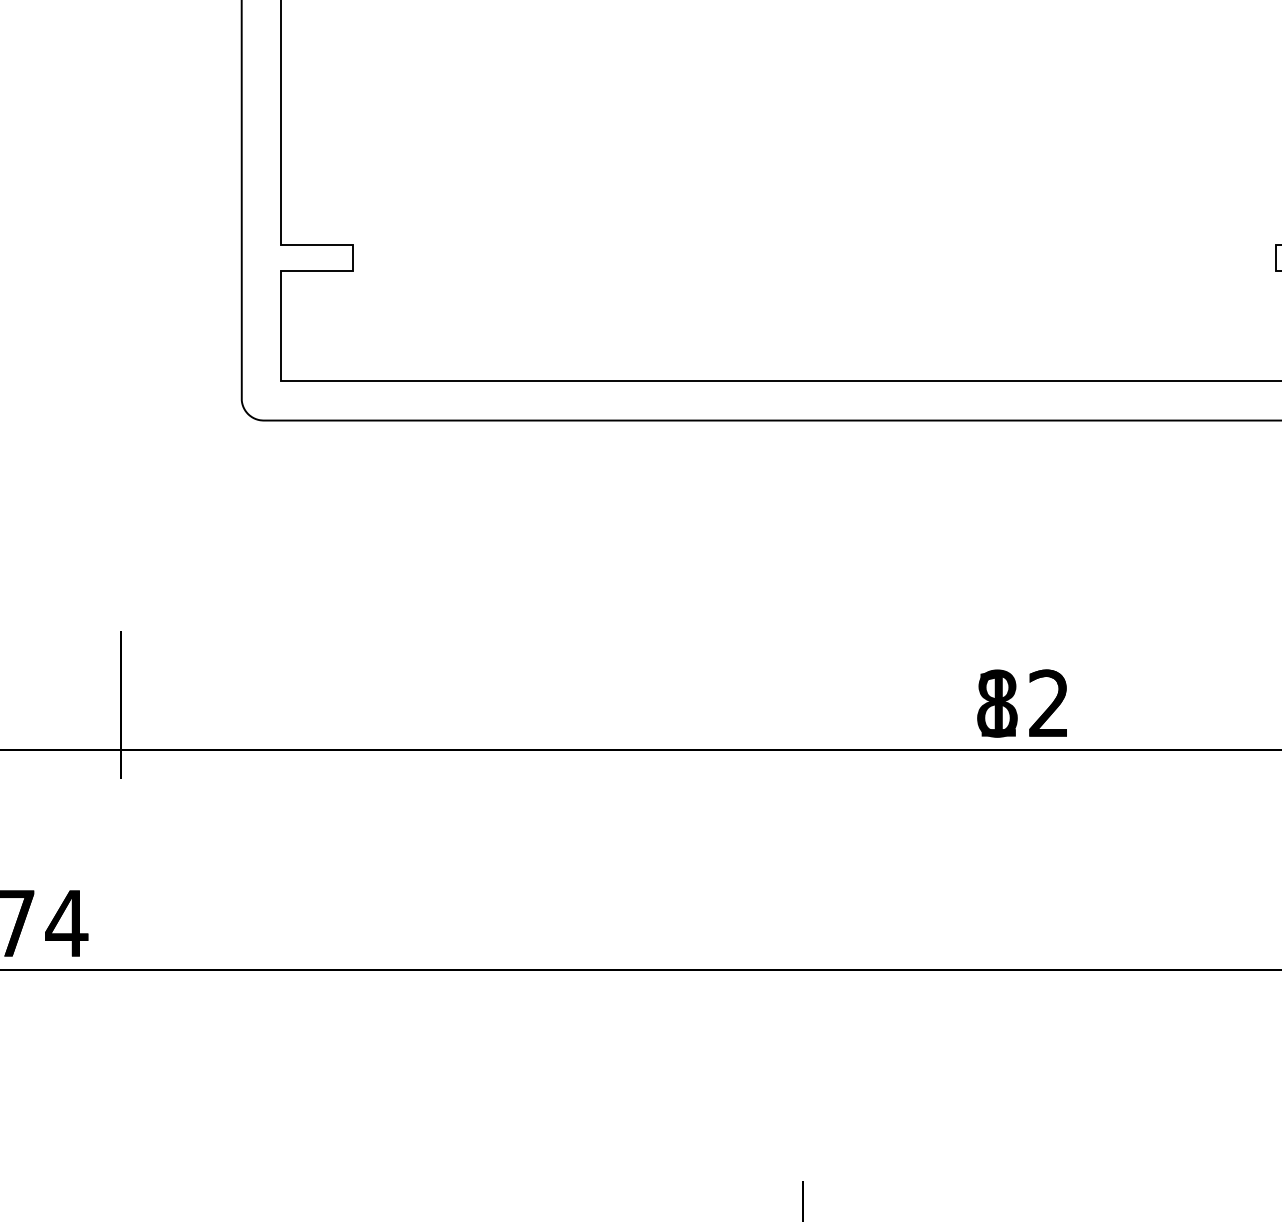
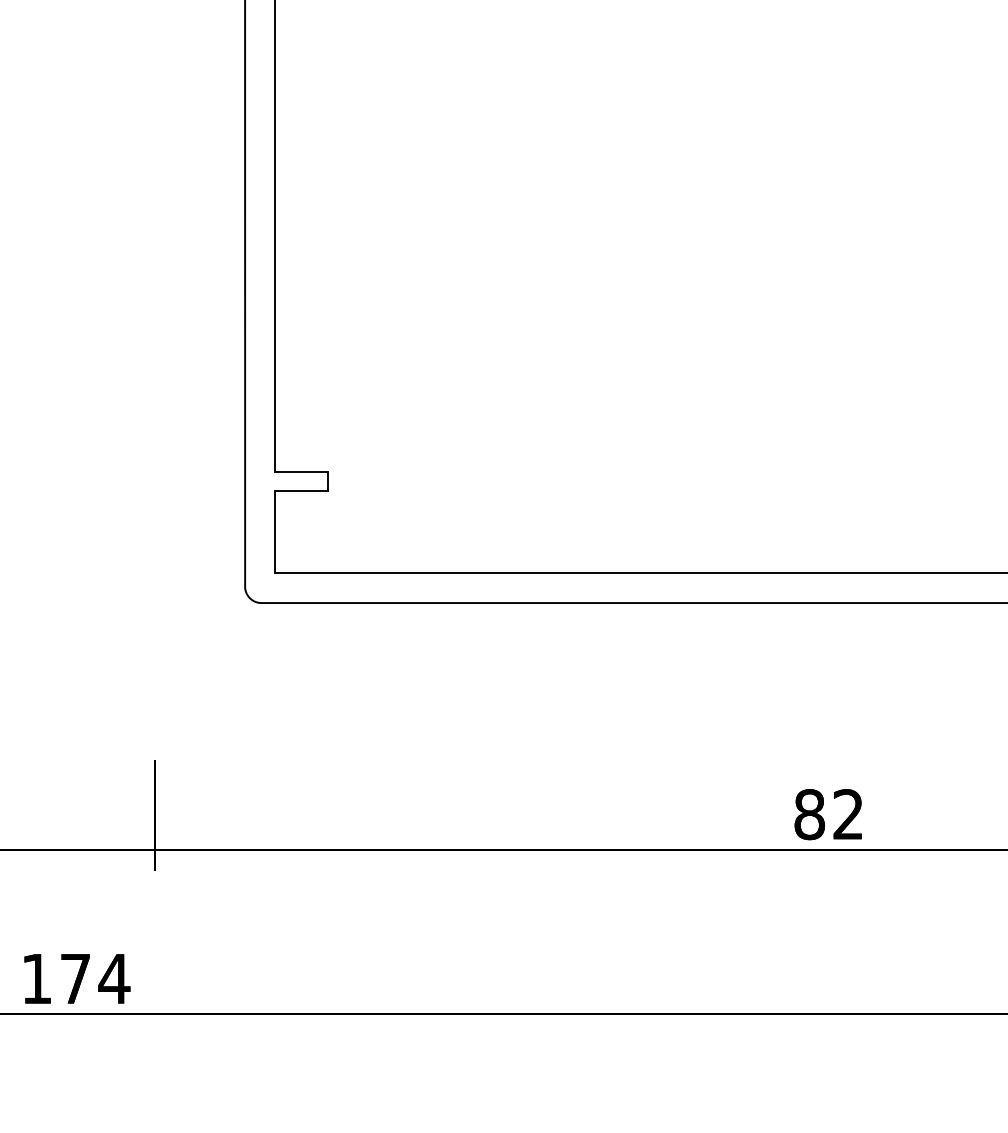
text: (997, 703) -> (809, 814), 12 -> 82

